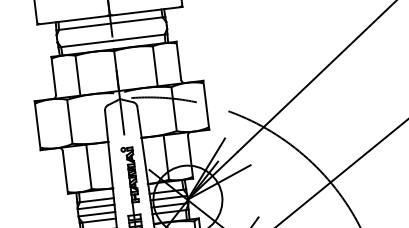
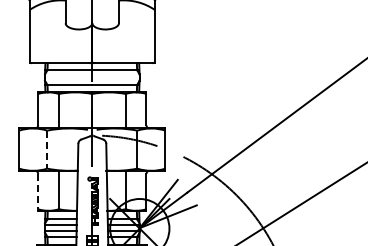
line: (70, 122) -> (47, 150), solid -> dashed
line: (65, 172) -> (38, 192), solid -> dashed

